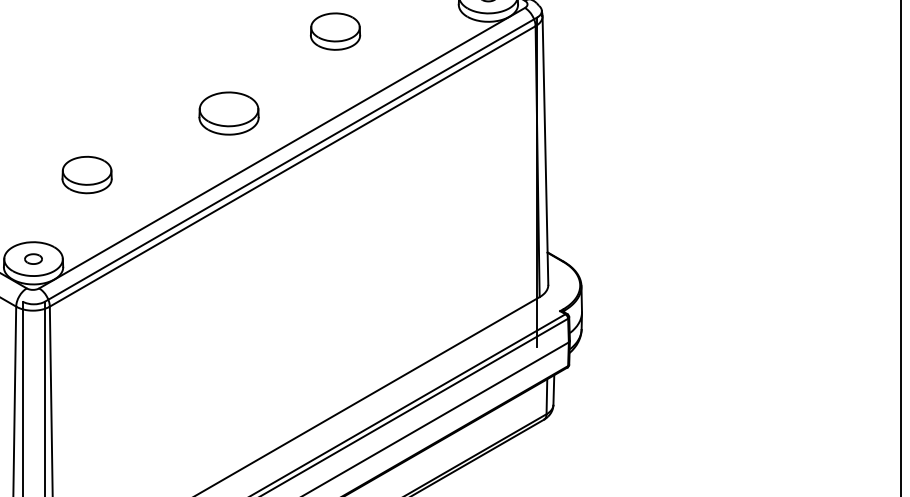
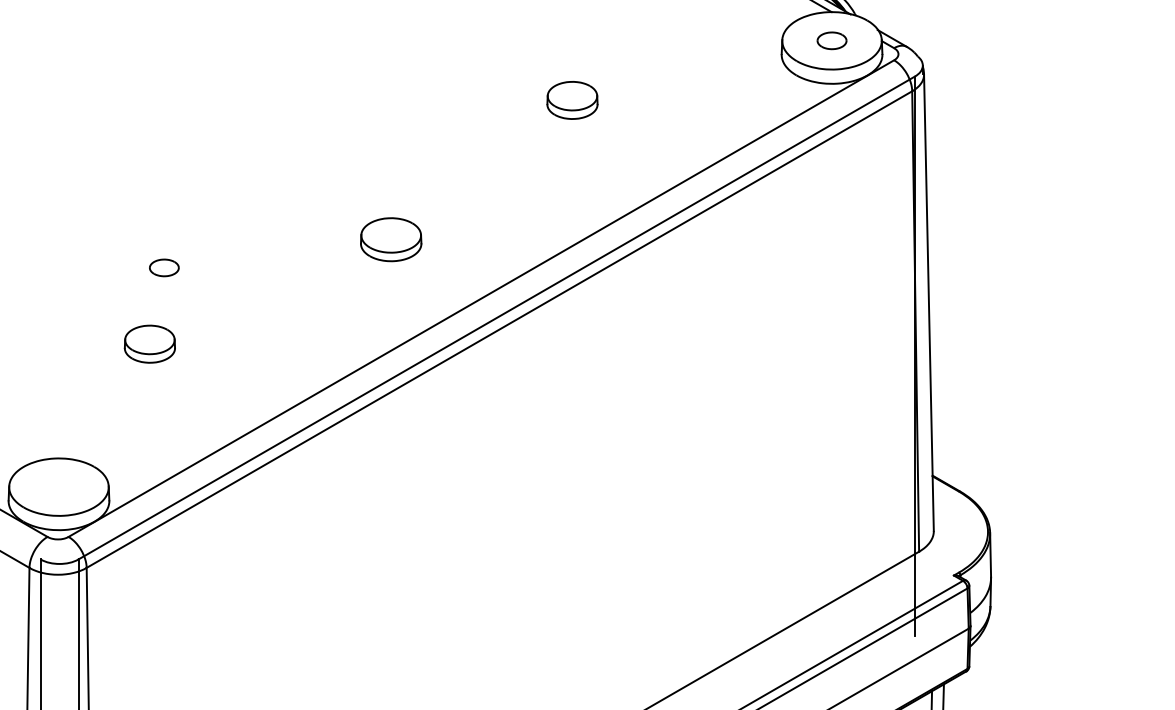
part: (335, 31) -> (572, 100), size x0.6
part: (228, 113) -> (390, 239), size x0.6
part: (86, 174) -> (148, 343), size x0.6
part: (33, 258) -> (164, 266), moved

